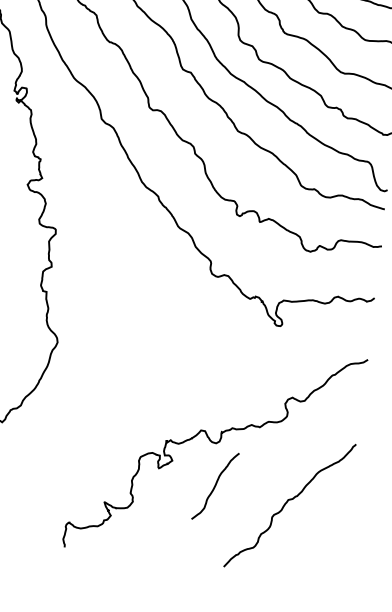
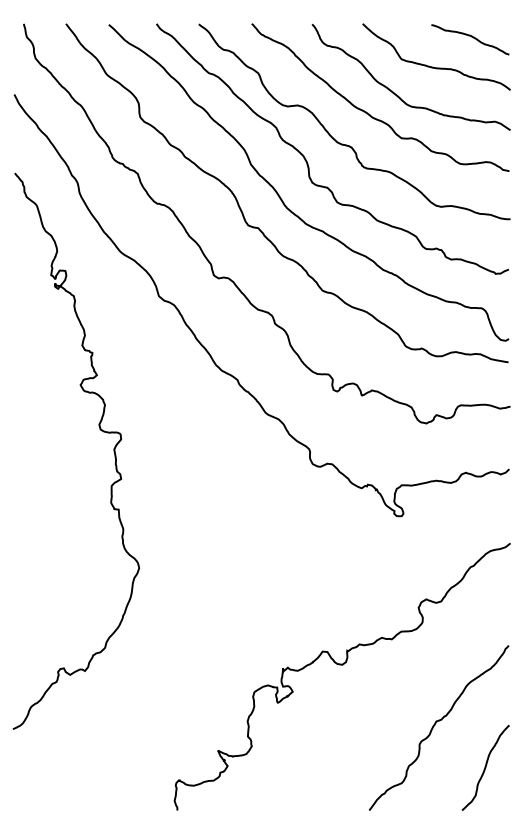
curve: (215, 485) -> (485, 767), moved

